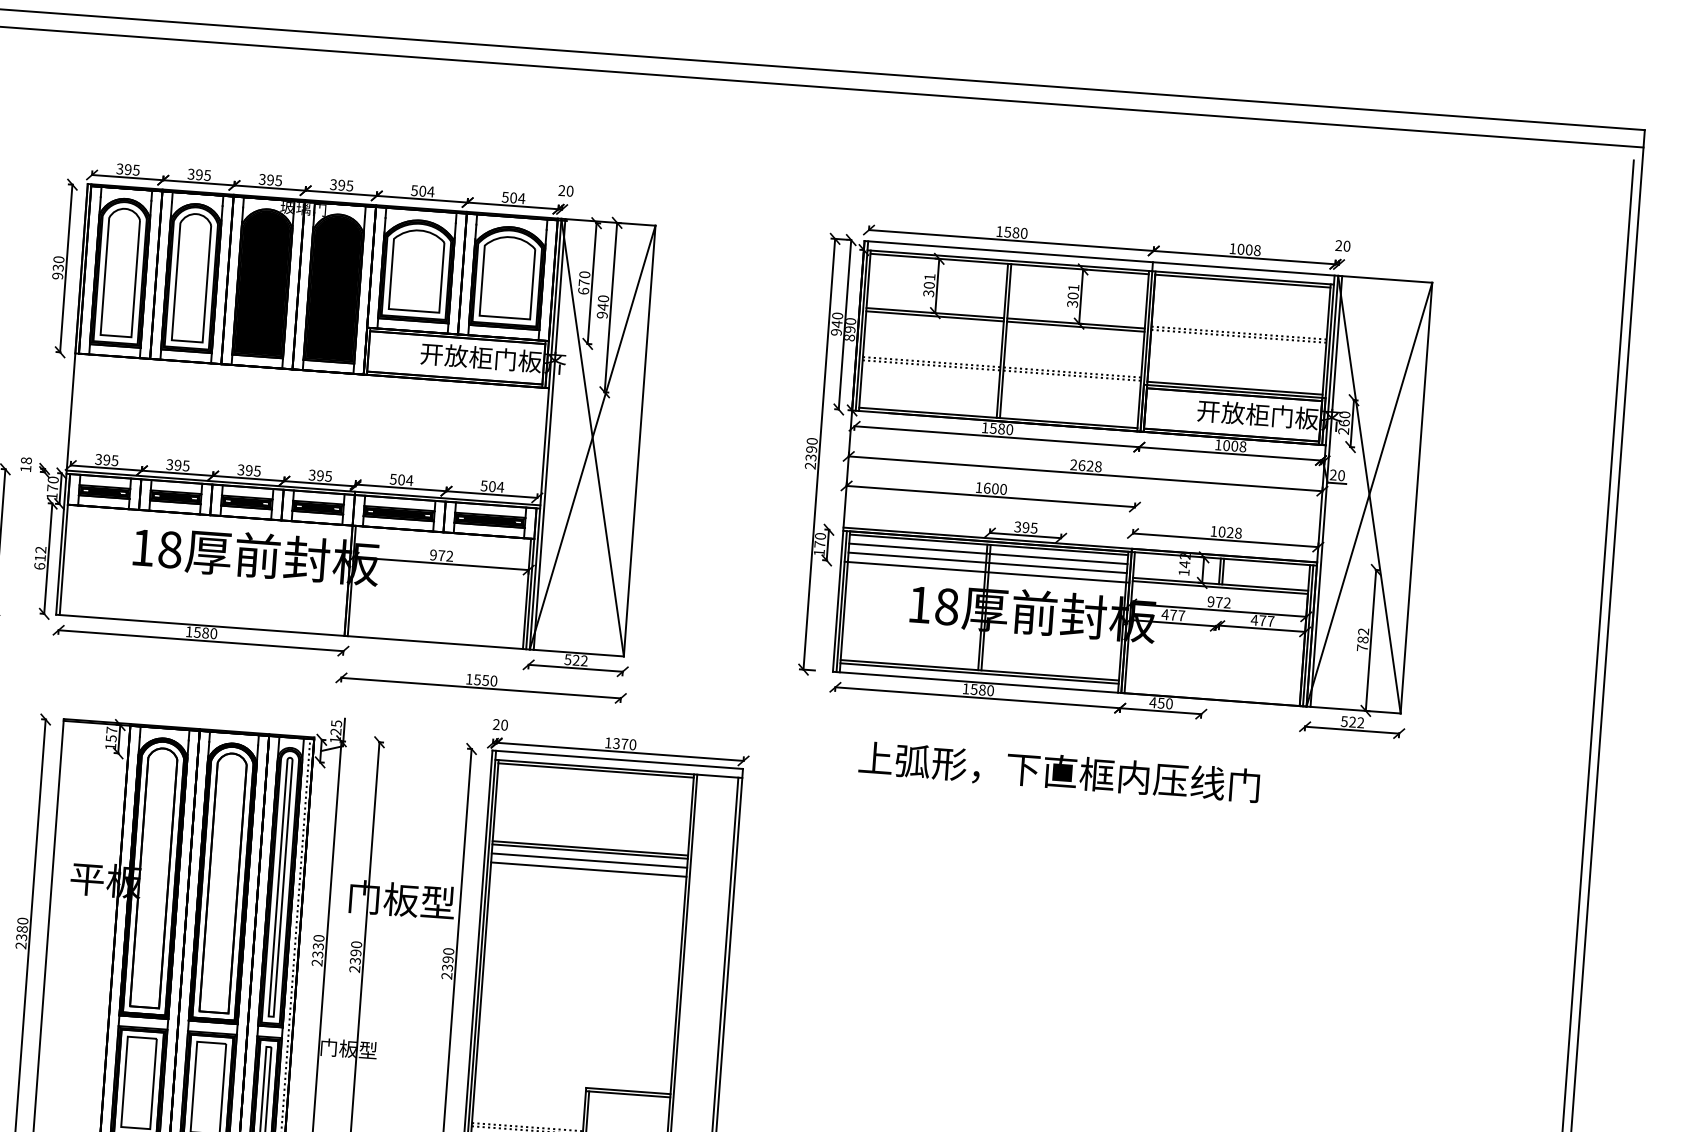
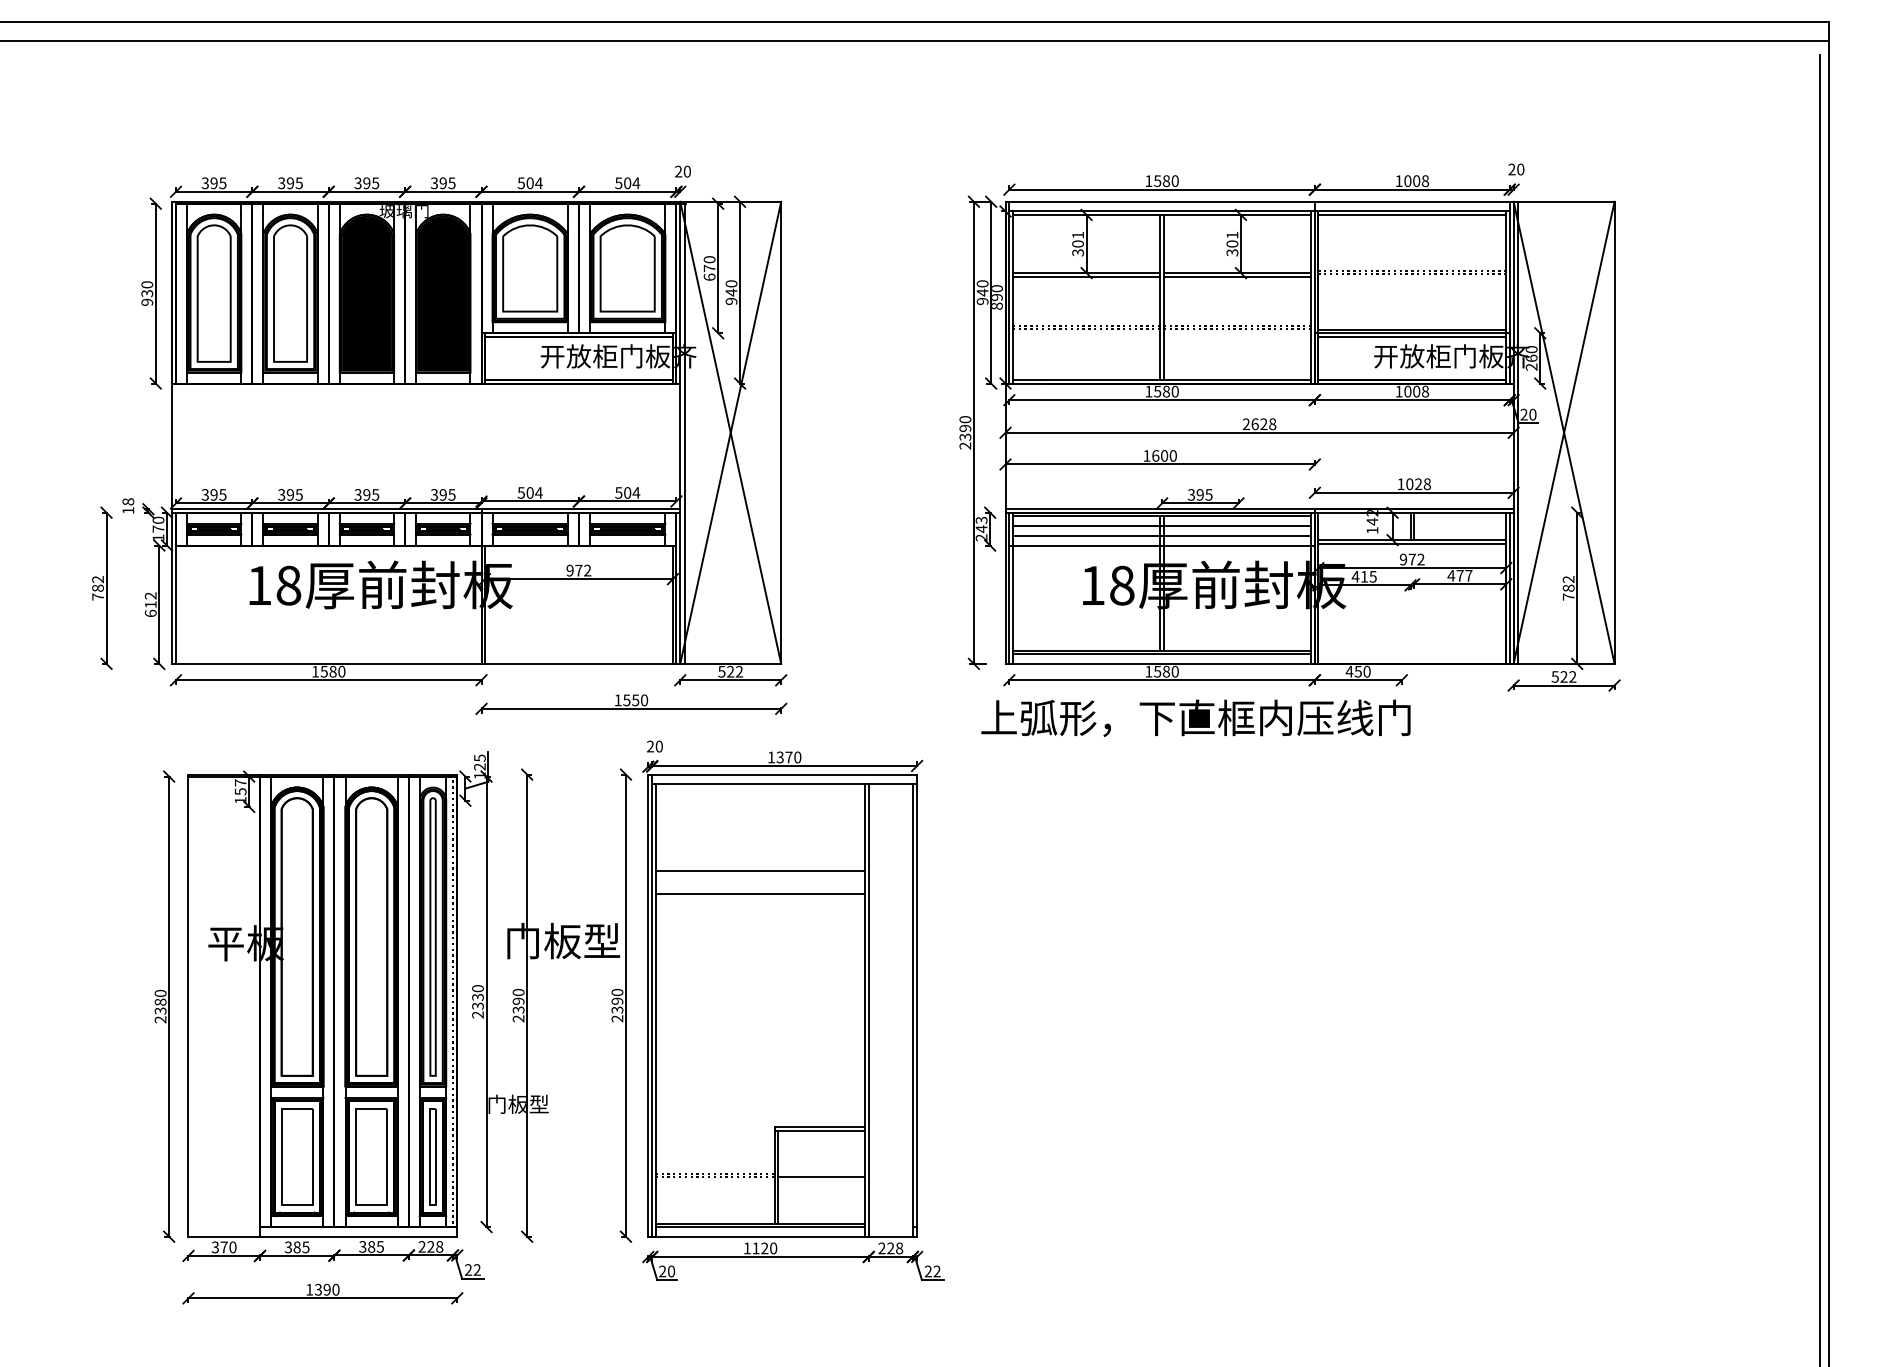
text: (819, 543) -> (981, 528), 170 -> 243
text: (1177, 615) -> (1368, 576), 477 -> 415
line: (596, 770) -> (760, 787), removed
text: (1058, 771) -> (1195, 717), moved
line: (590, 851) -> (760, 874), removed
line: (589, 860) -> (760, 884), removed

